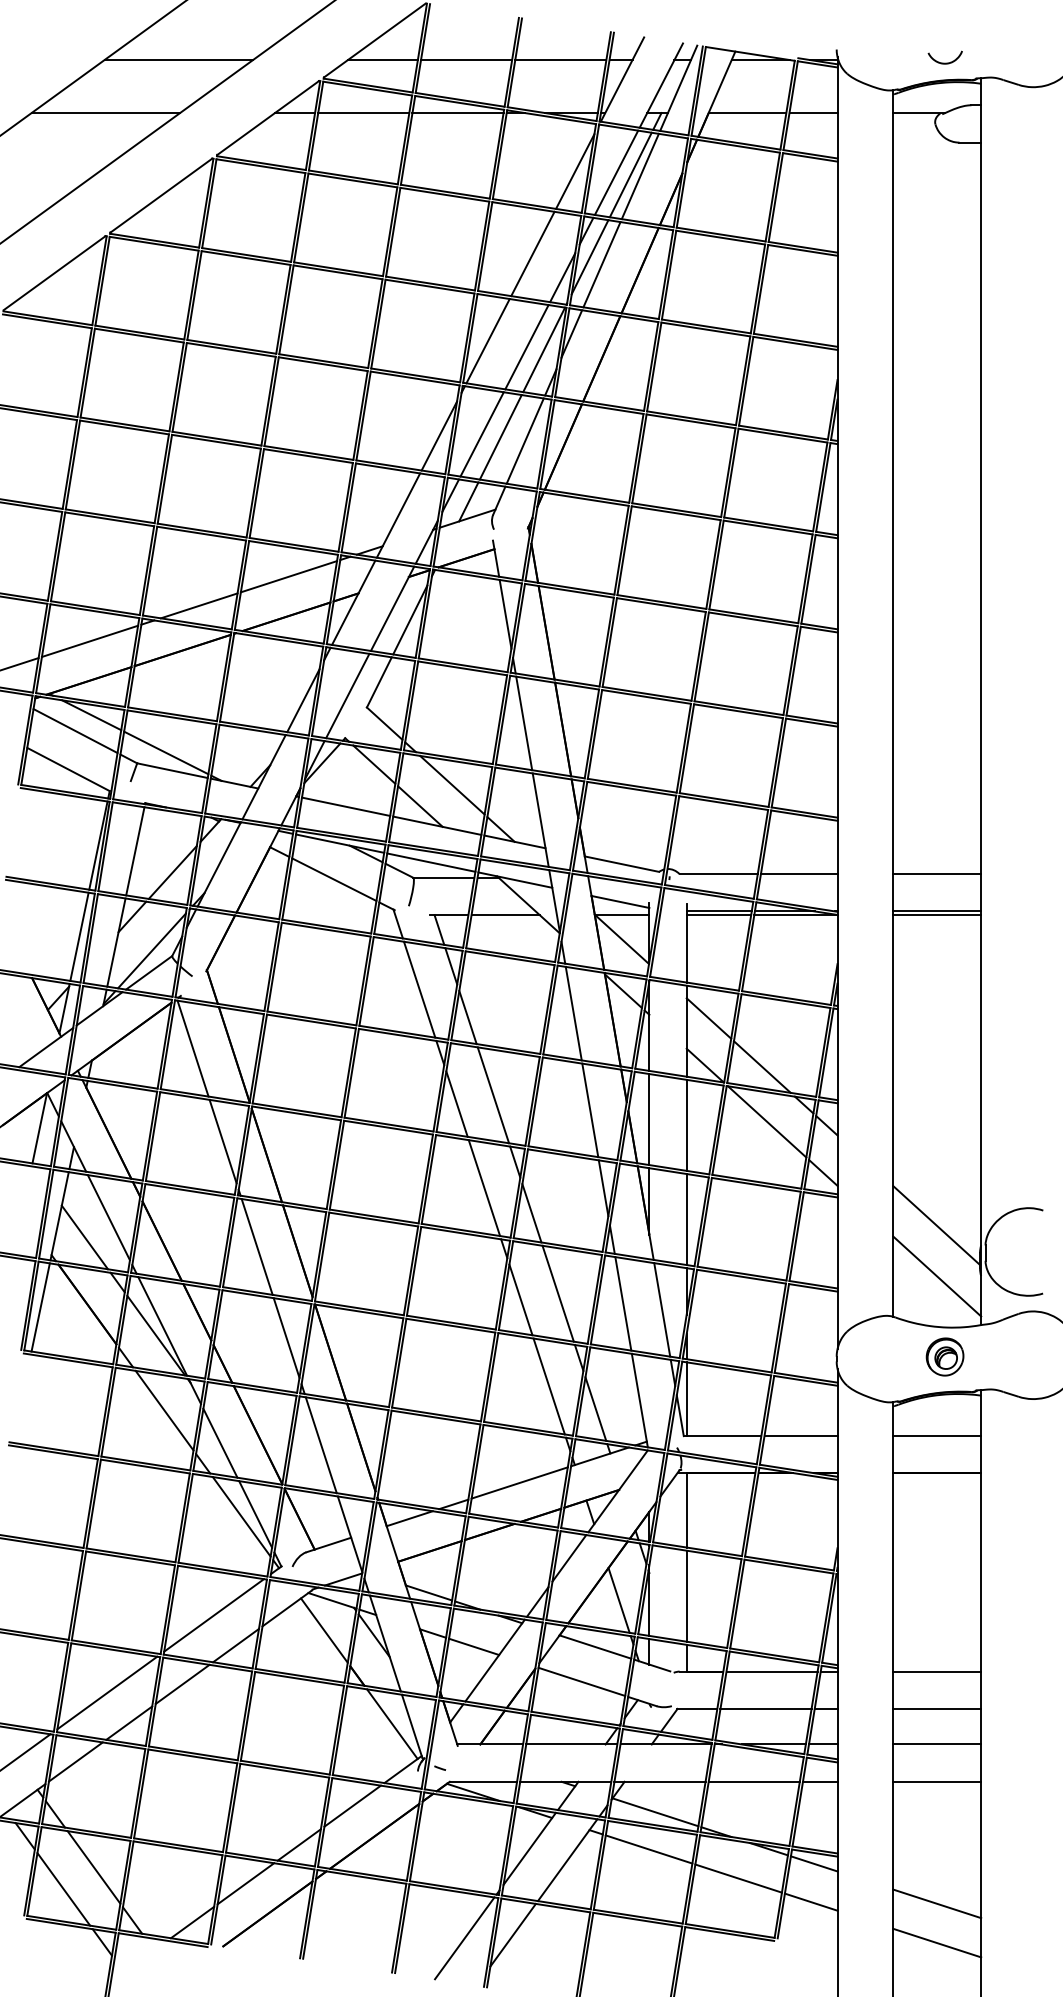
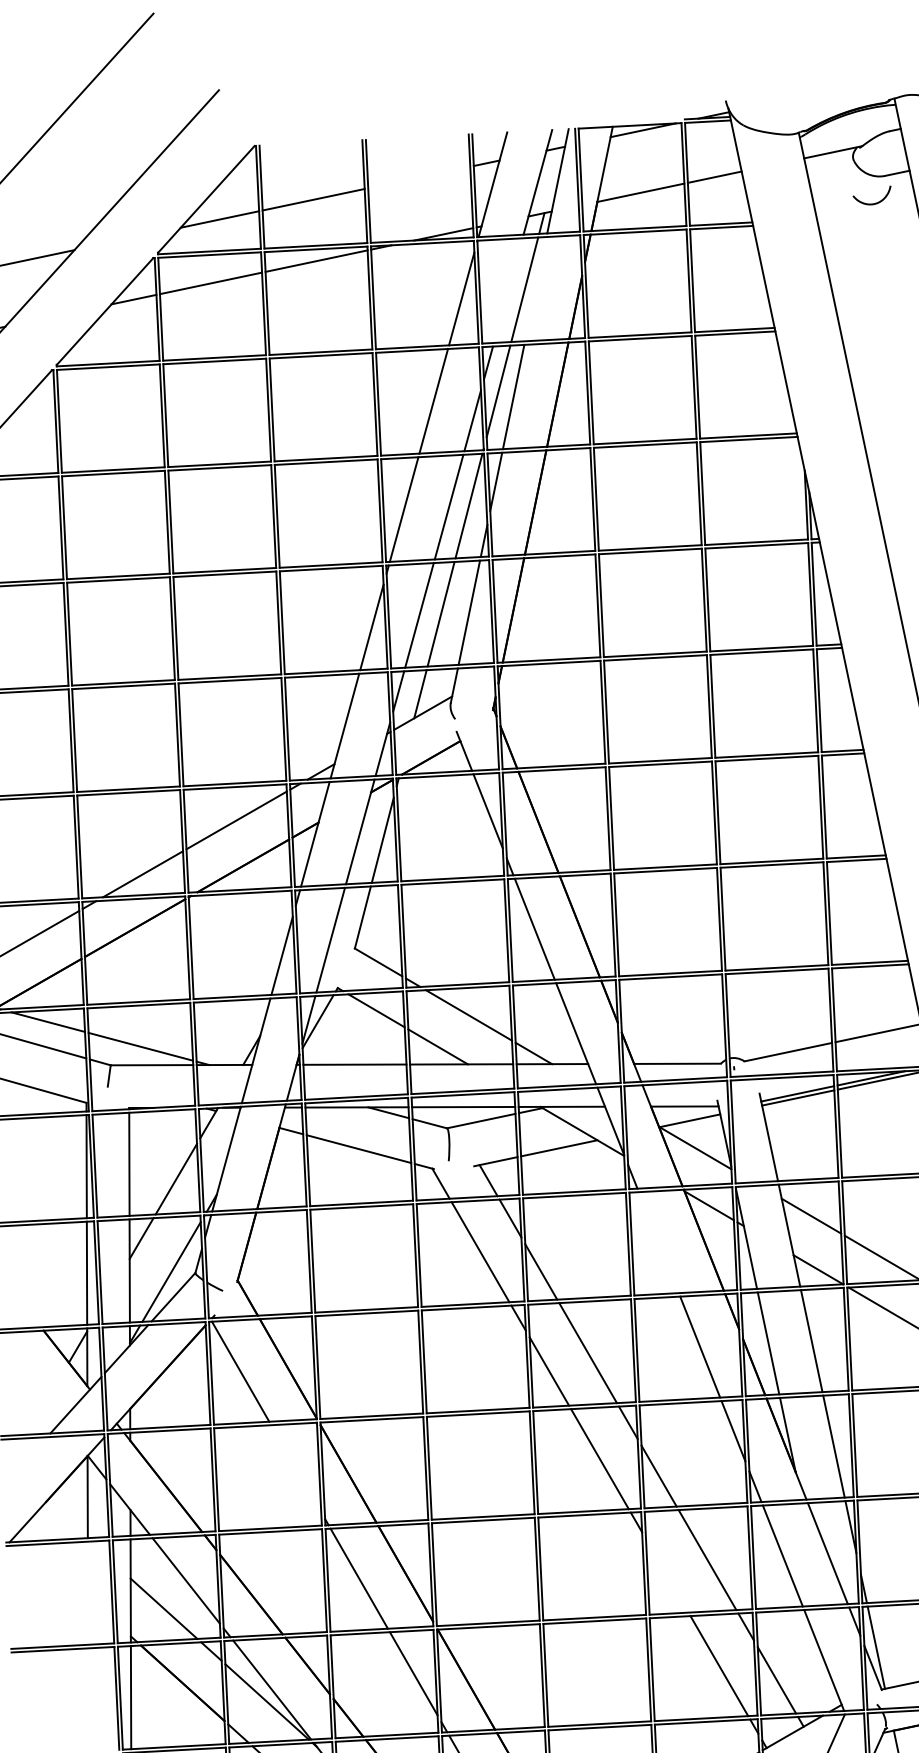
line: (560, 60) -> (418, 178), removed
curve: (944, 62) -> (873, 202), moved
line: (616, 172) -> (508, 290), removed
line: (639, 176) -> (534, 289), removed
line: (573, 1013) -> (658, 1242), removed
line: (222, 1141) -> (295, 1468), removed
line: (520, 1299) -> (666, 1575), removed

